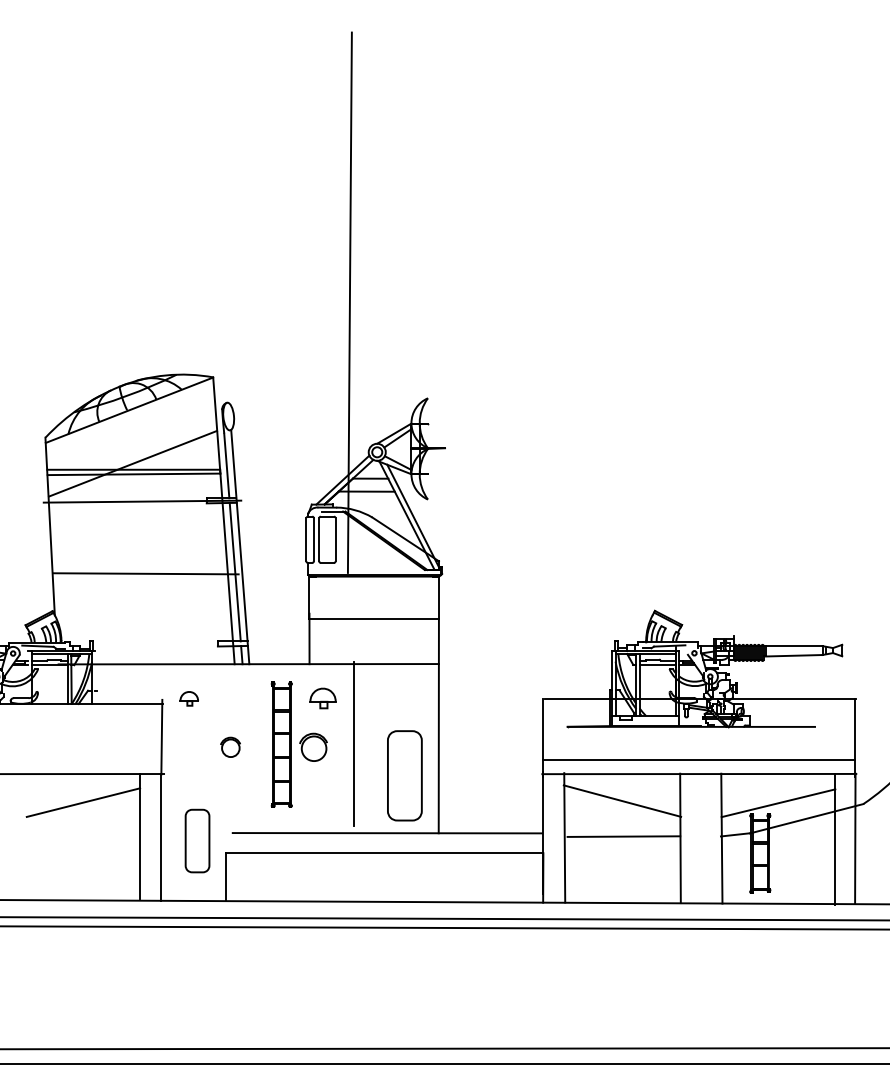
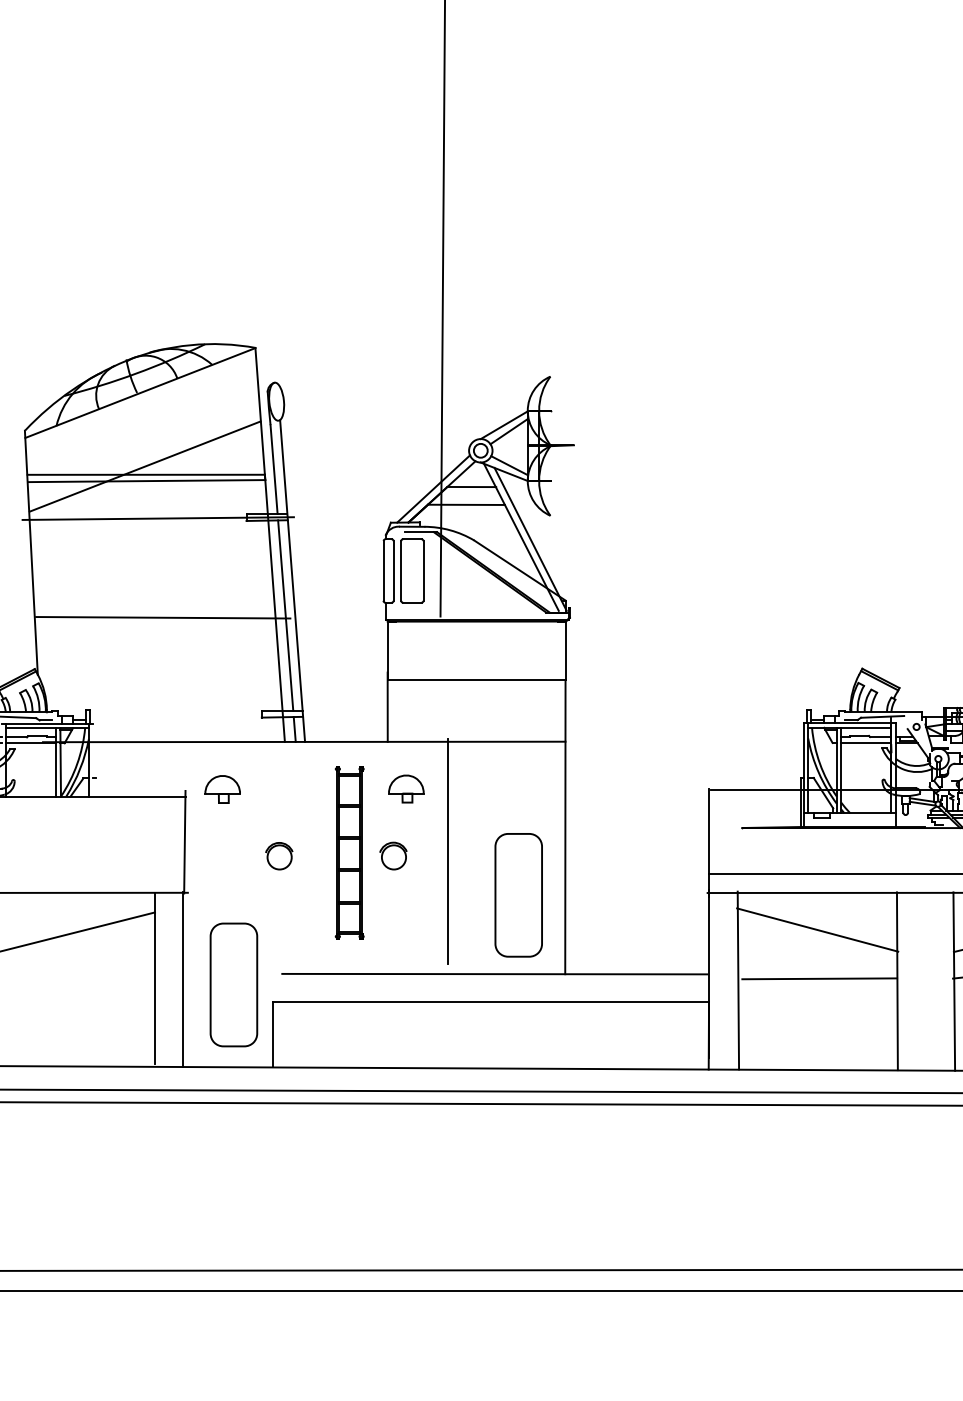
part: (188, 698) -> (221, 789), size x1.43
part: (313, 746) -> (393, 855), size x0.71
part: (197, 840) -> (233, 984), size x1.43

